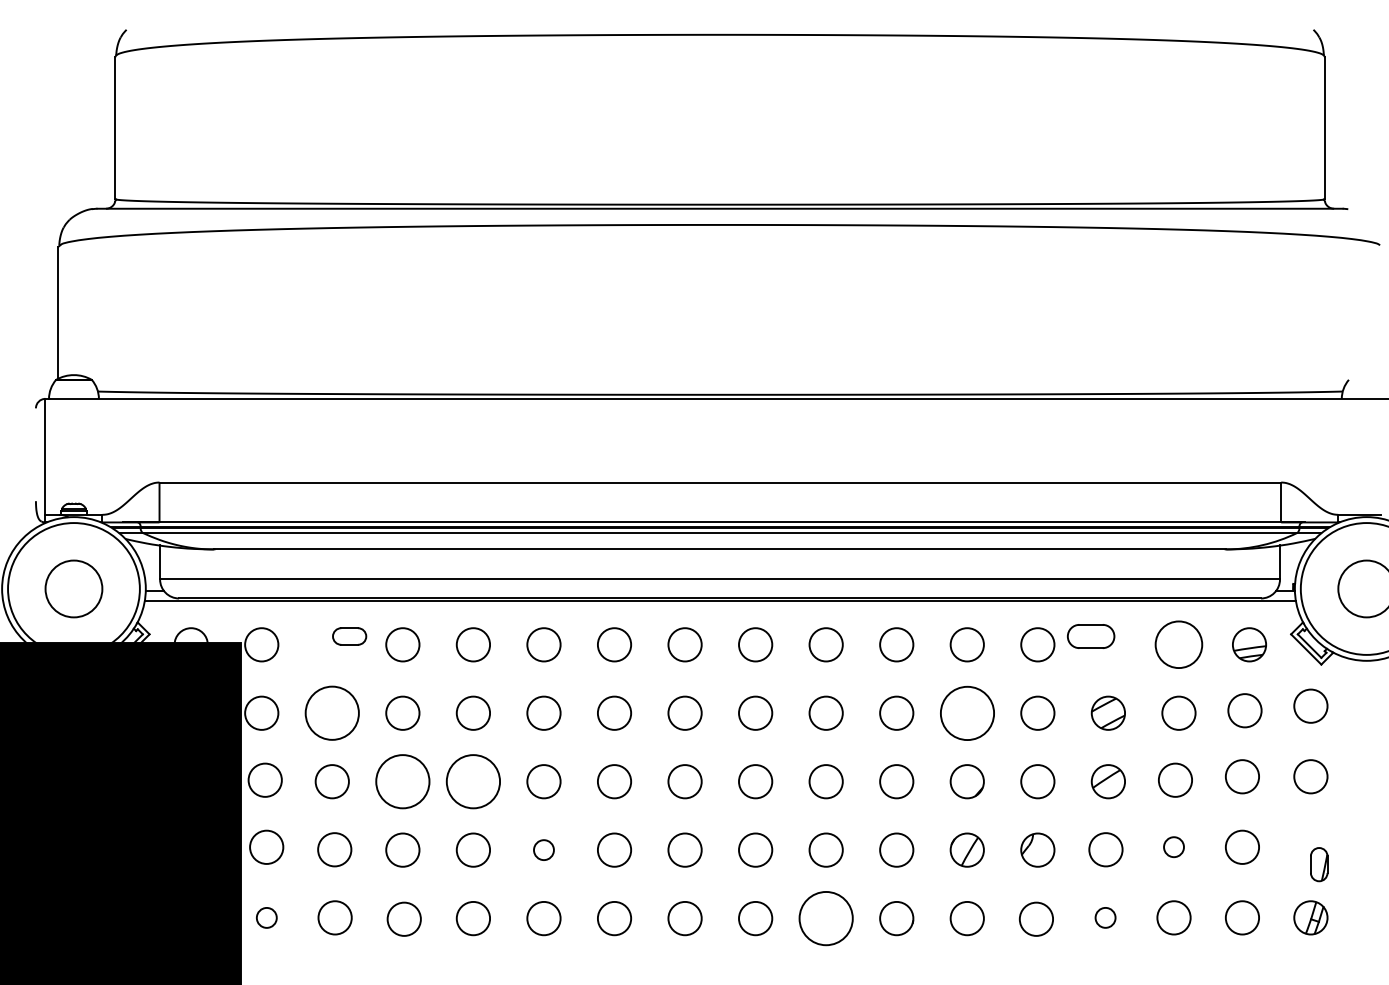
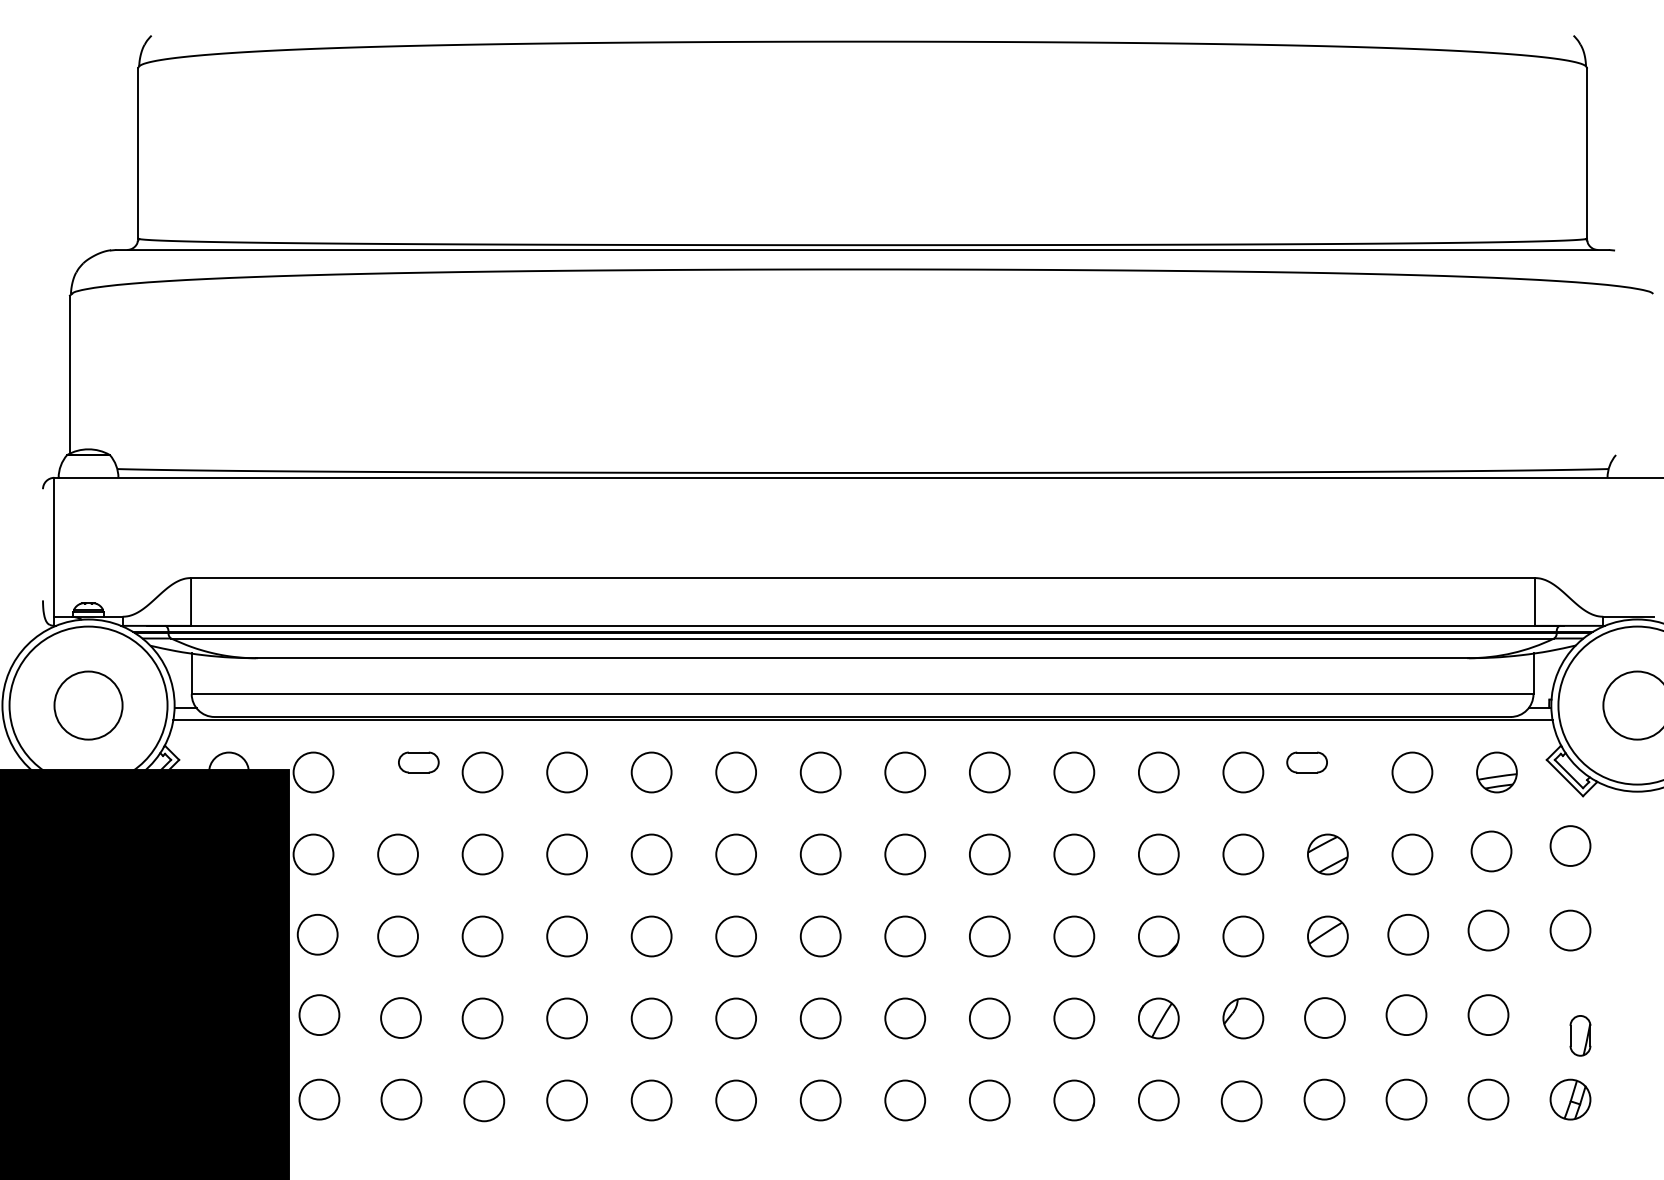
part: (1090, 636) -> (1306, 762), size x0.71
circle: (1178, 644) -> (1411, 772), size x0.71
circle: (331, 712) -> (397, 853), size x0.62
circle: (966, 712) -> (1157, 853), size x0.62
circle: (402, 781) -> (482, 936), size x0.62
circle: (473, 781) -> (567, 936), size x0.62
circle: (1173, 846) -> (1405, 1014), size x1.67
circle: (543, 849) -> (651, 1017), size x1.67
circle: (266, 917) -> (319, 1099), size x1.67
circle: (1105, 917) -> (1324, 1099), size x1.67
circle: (825, 918) -> (988, 1100), size x0.62

